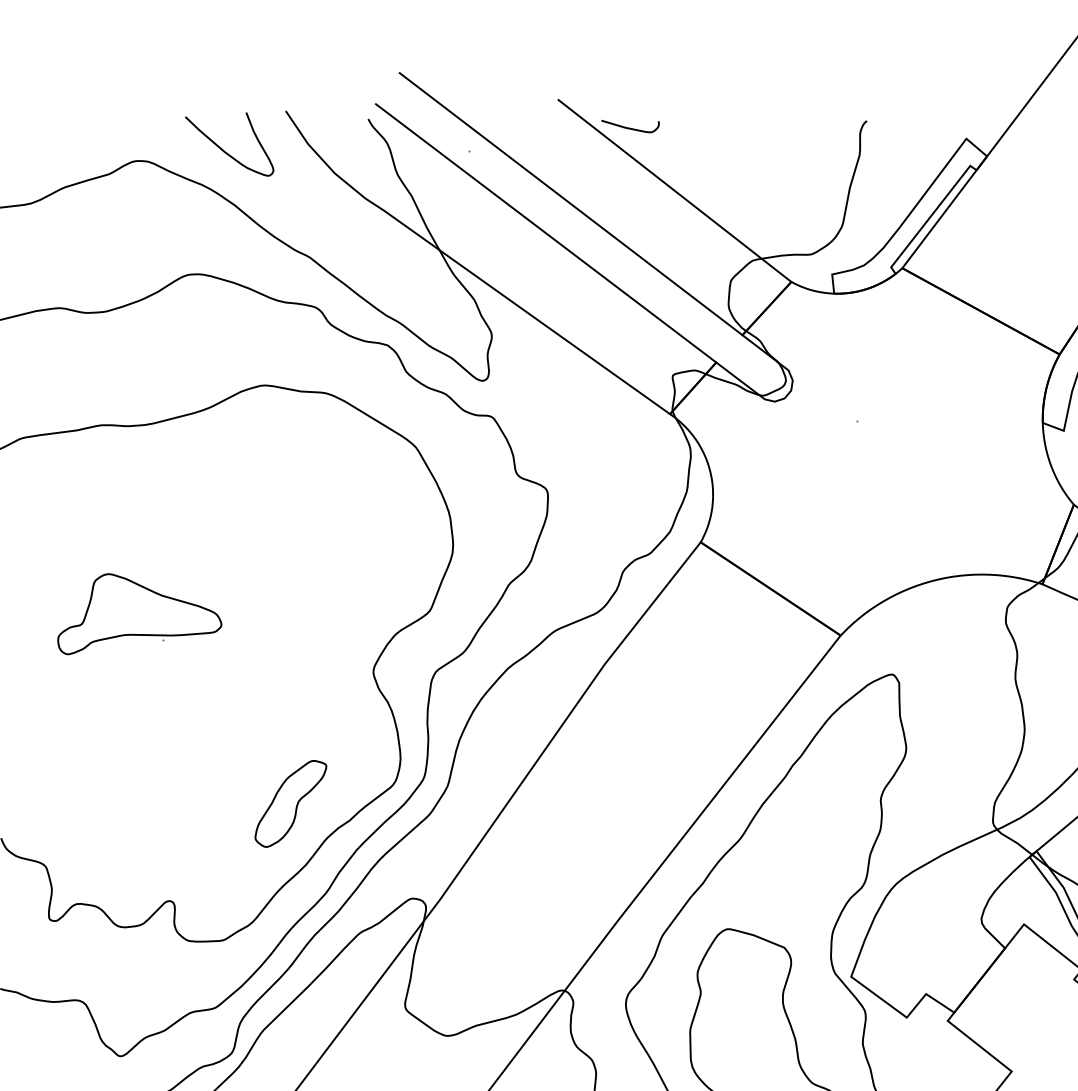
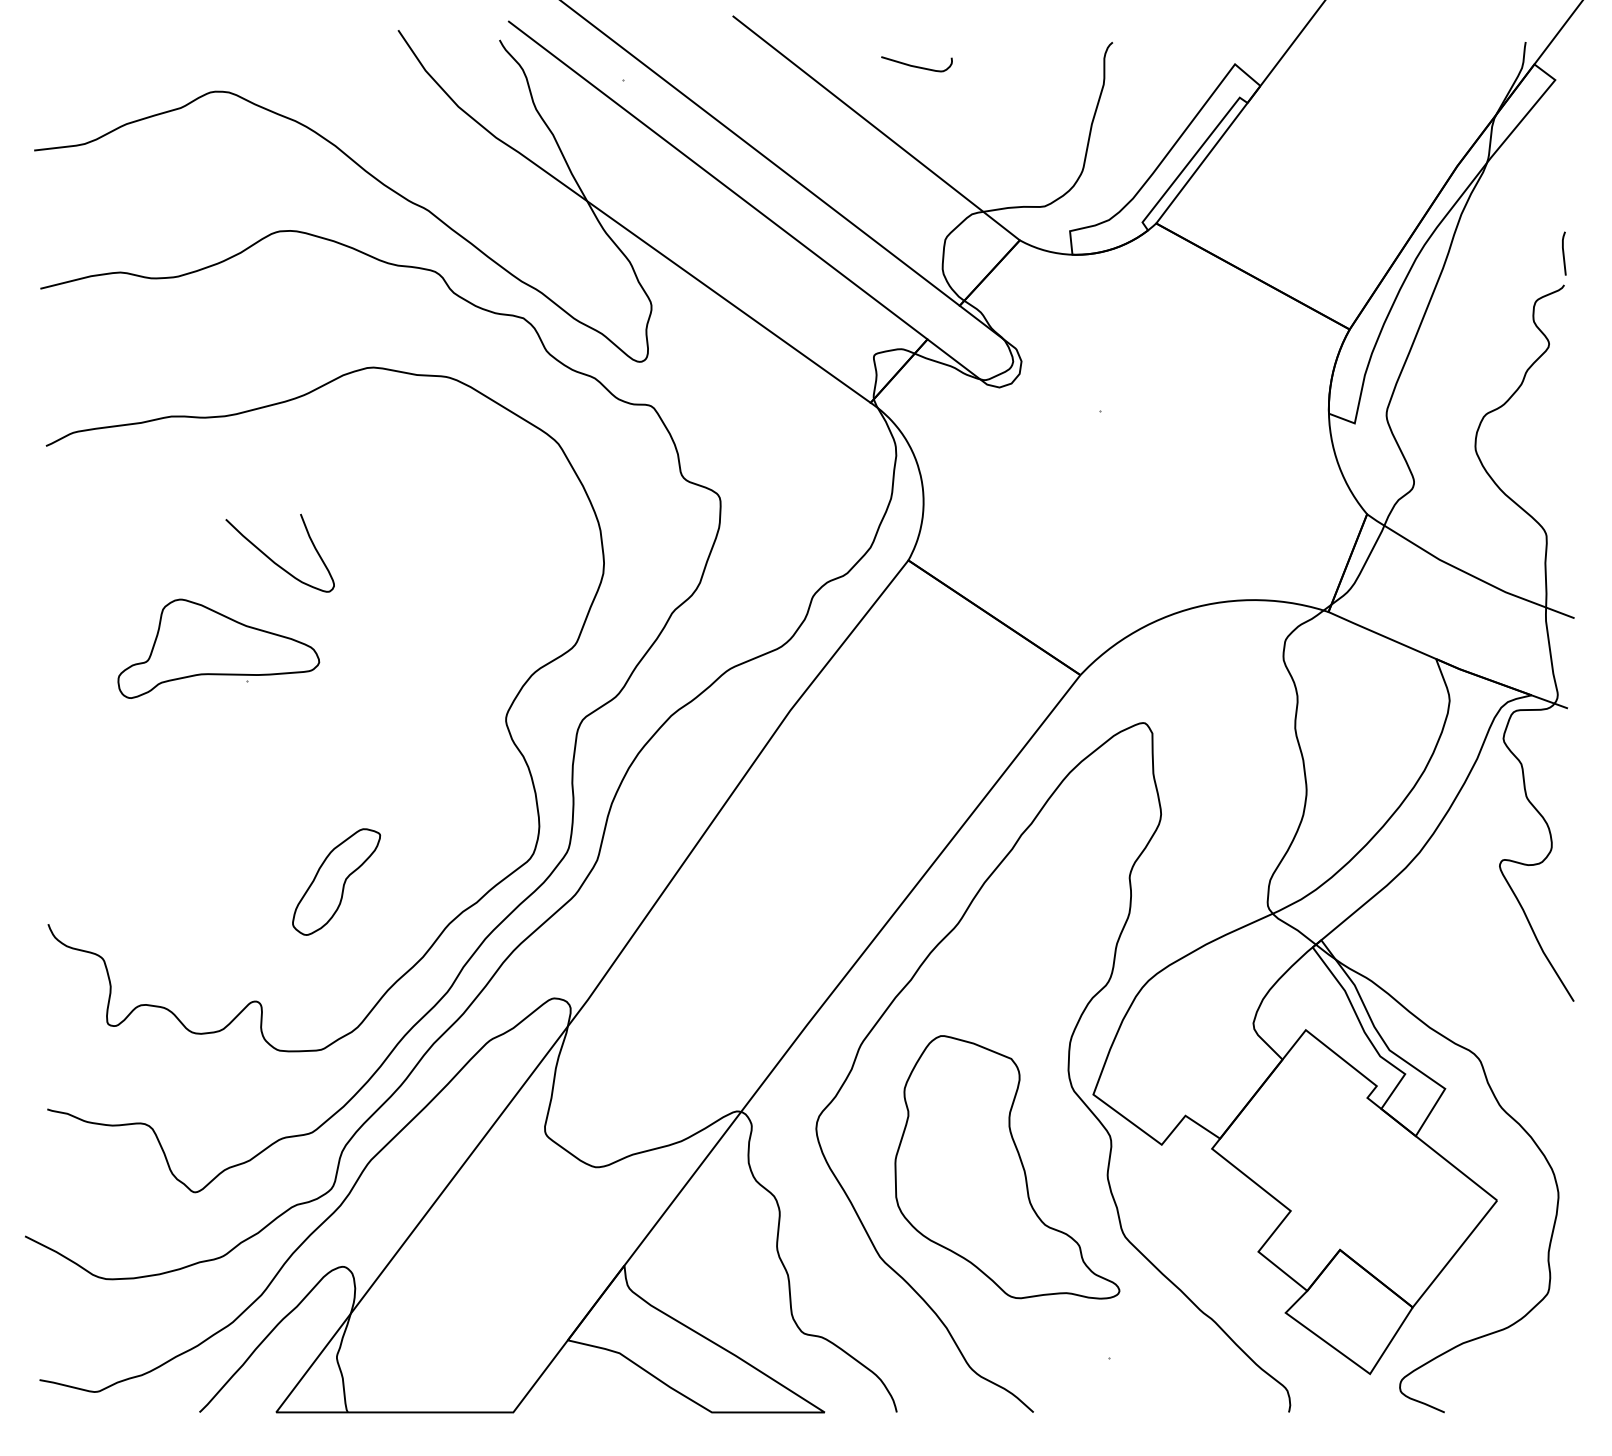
curve: (629, 127) -> (915, 65), moved
curve: (223, 149) -> (272, 559), moved
part: (290, 803) -> (336, 881), moved

